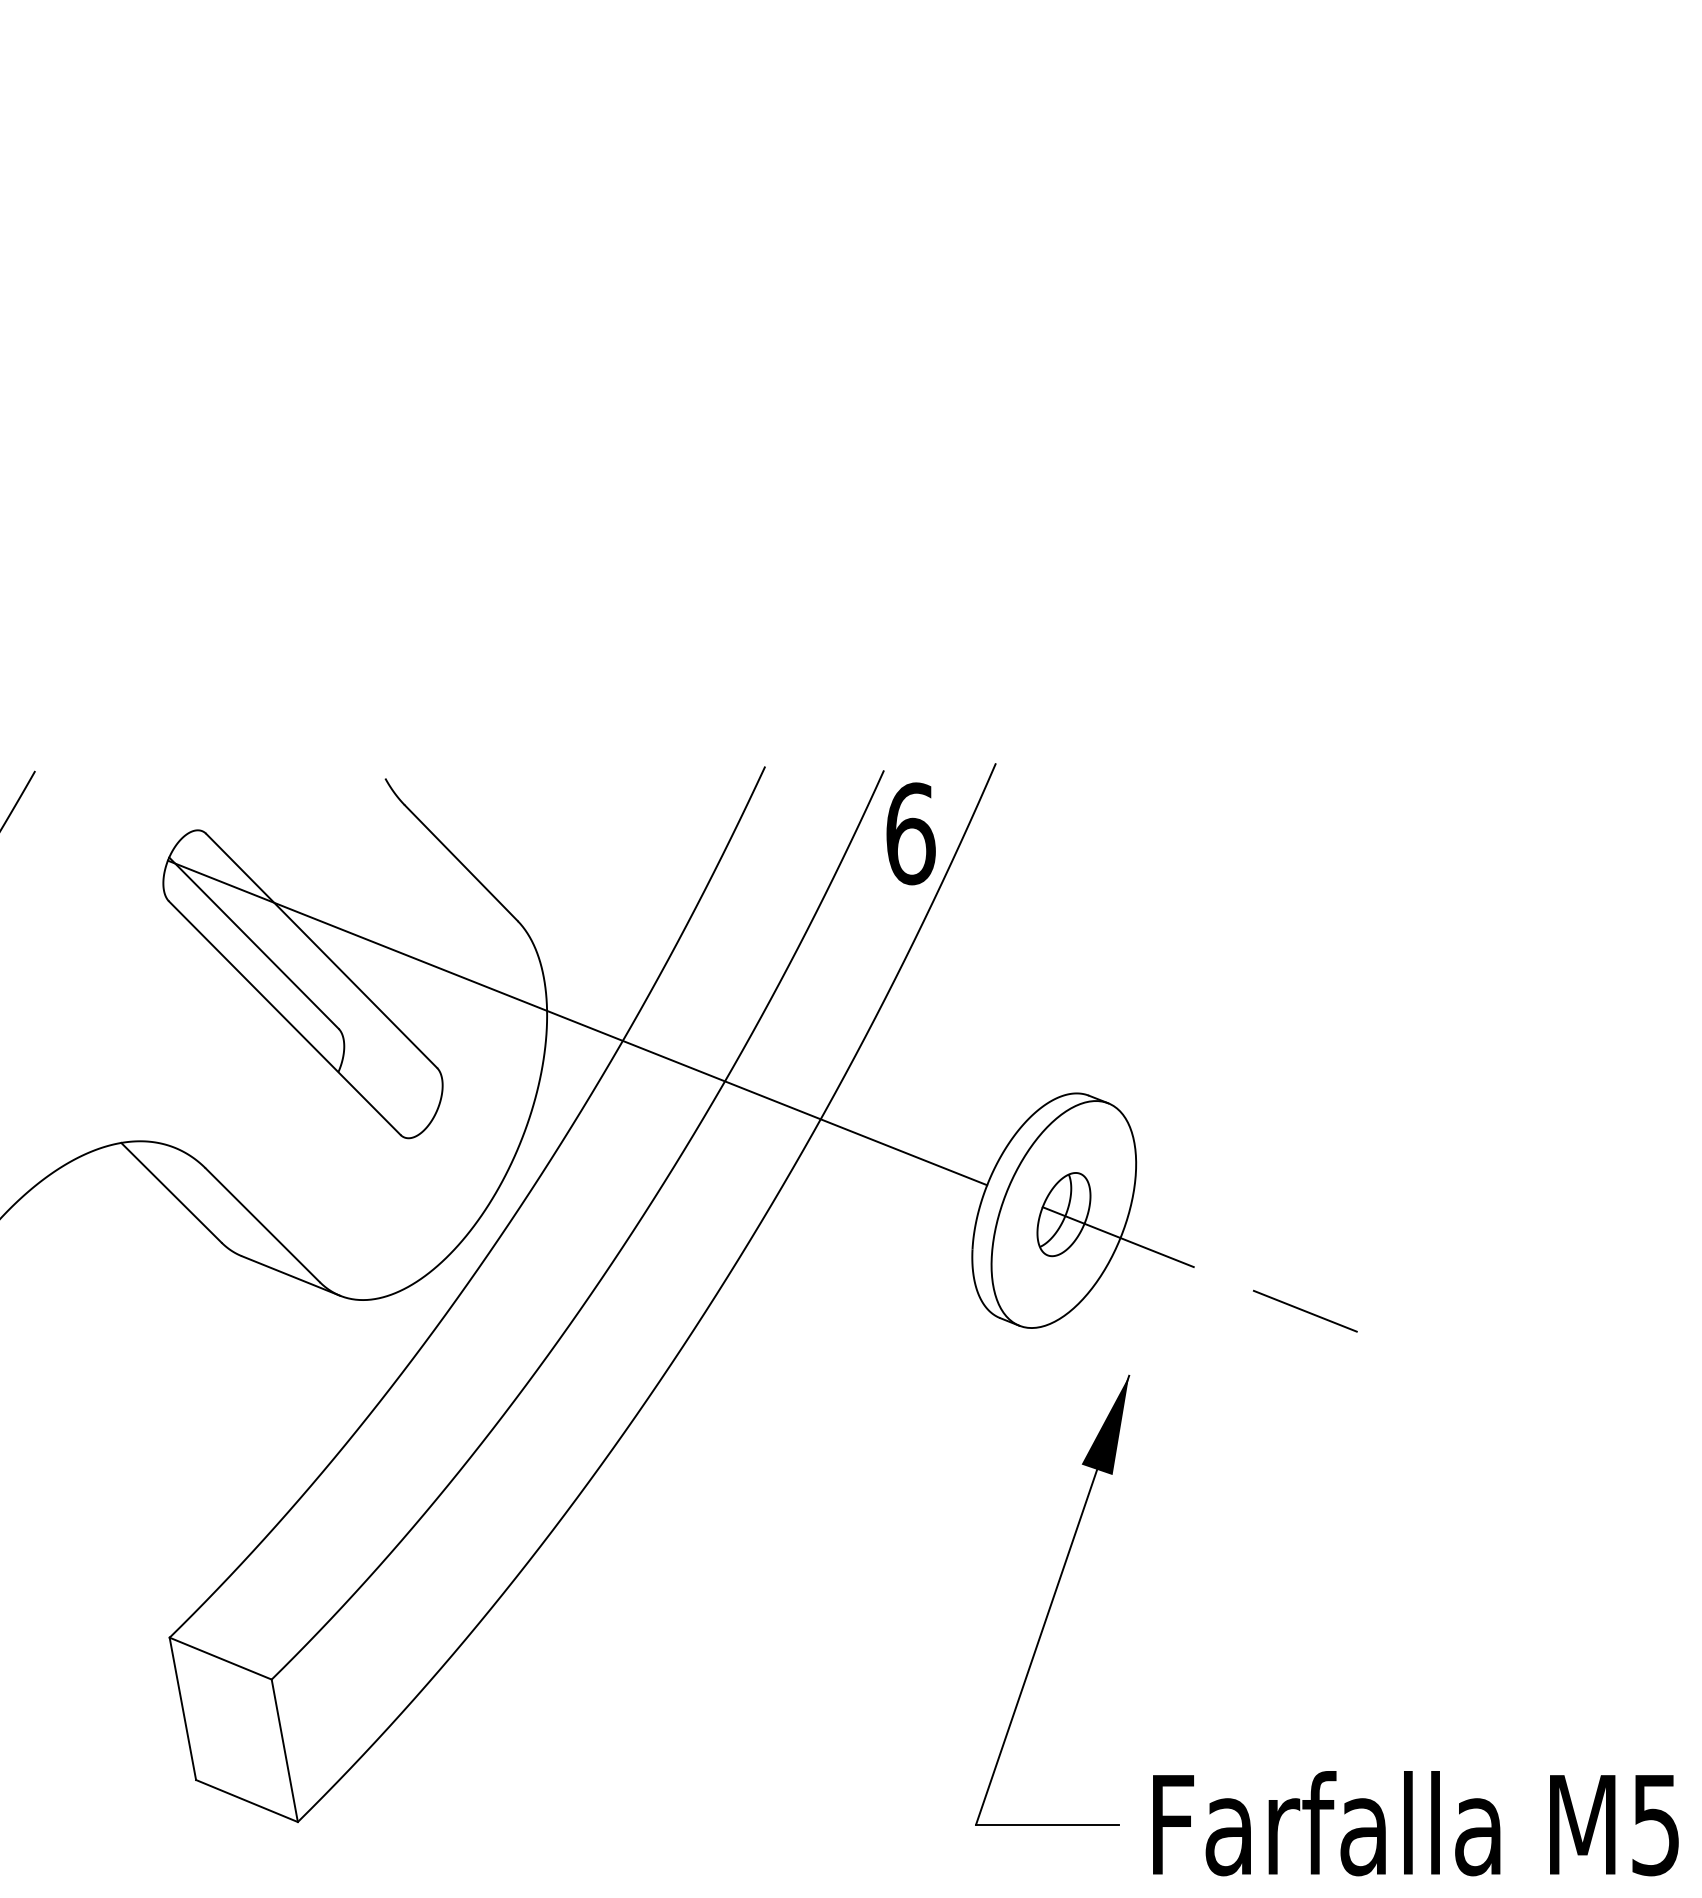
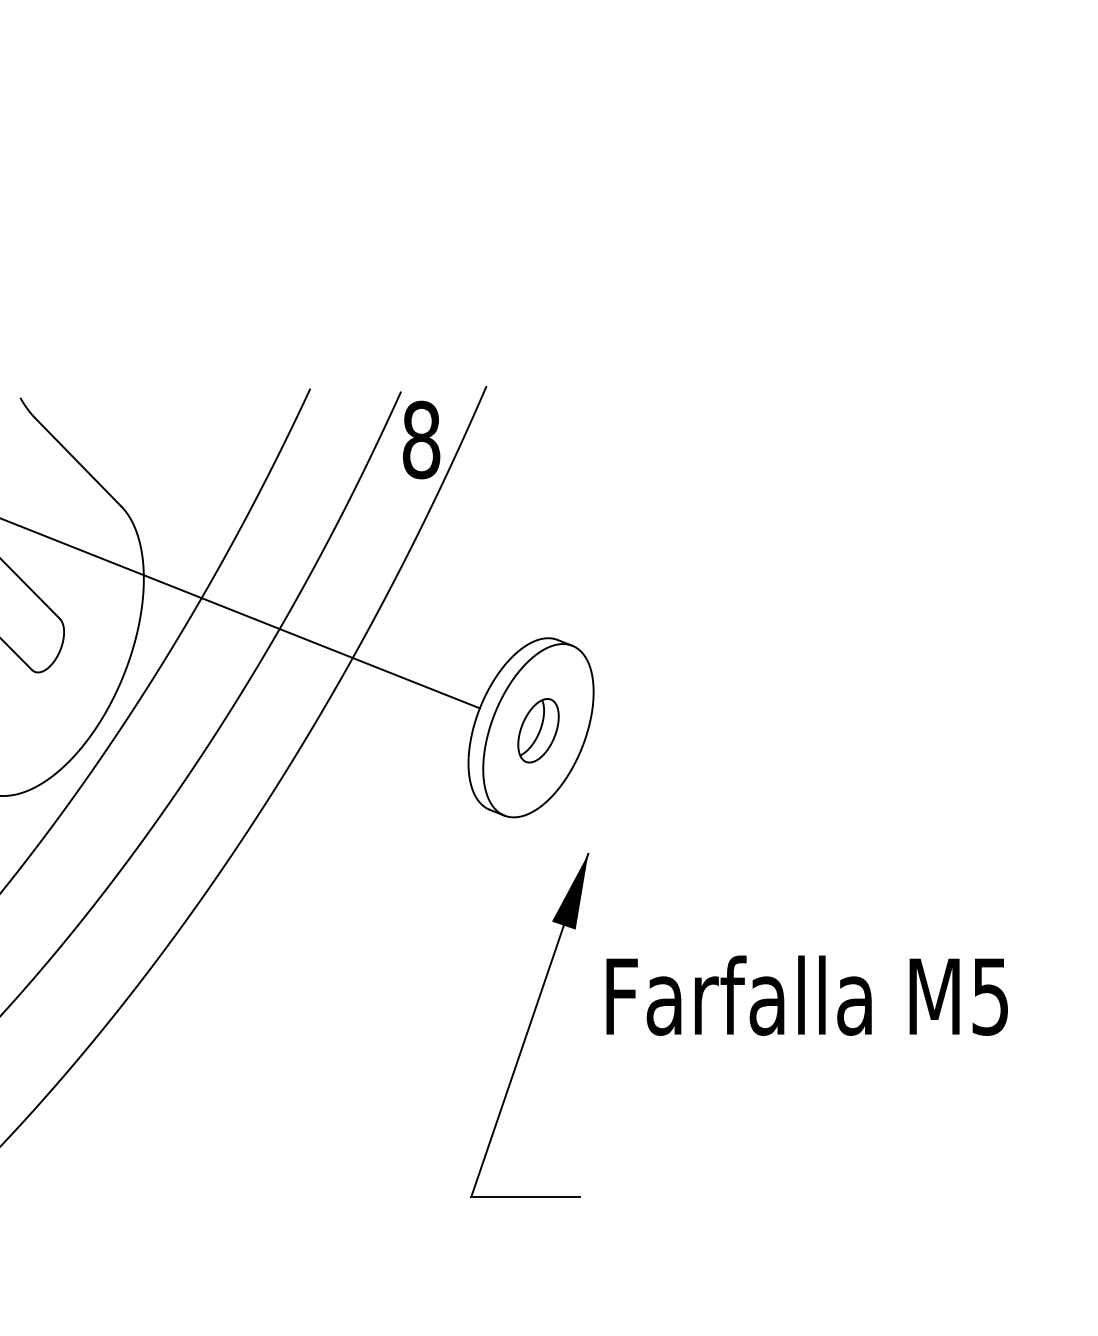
text: (910, 833) -> (421, 439), 6 -> 8
line: (1117, 1237) -> (579, 748), removed
line: (1305, 1310) -> (722, 803), removed
text: (1415, 1823) -> (806, 995), moved

